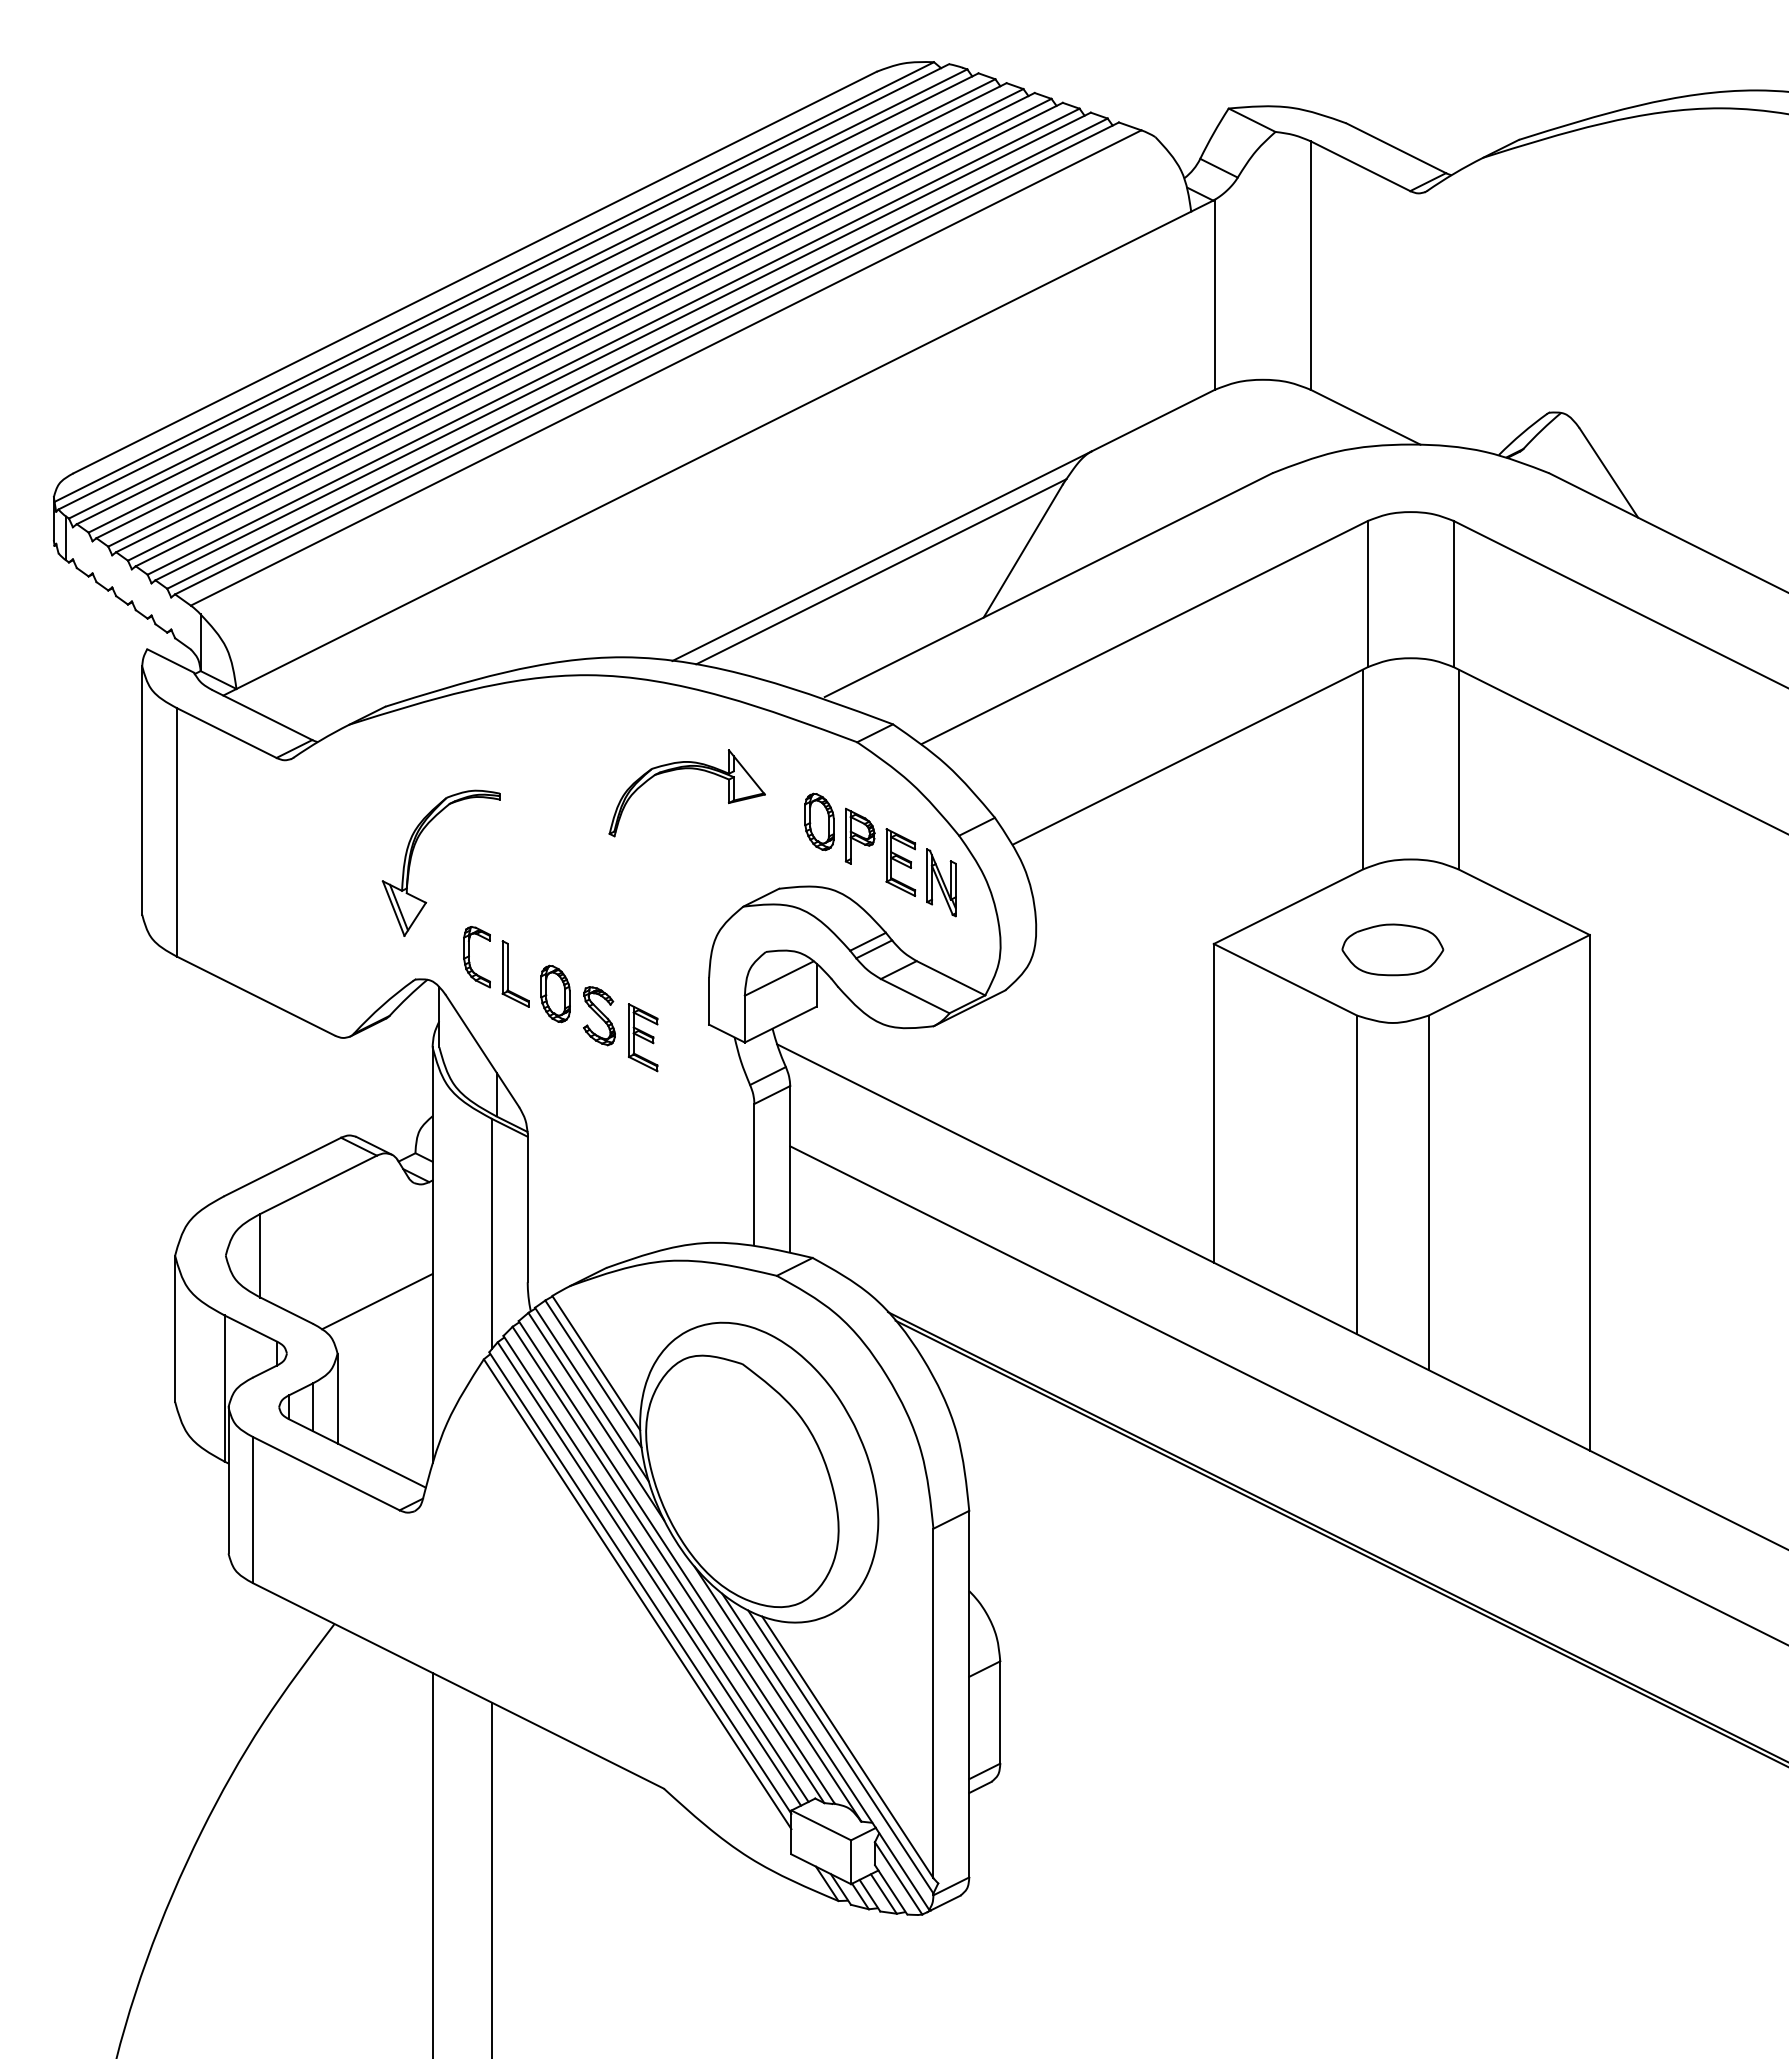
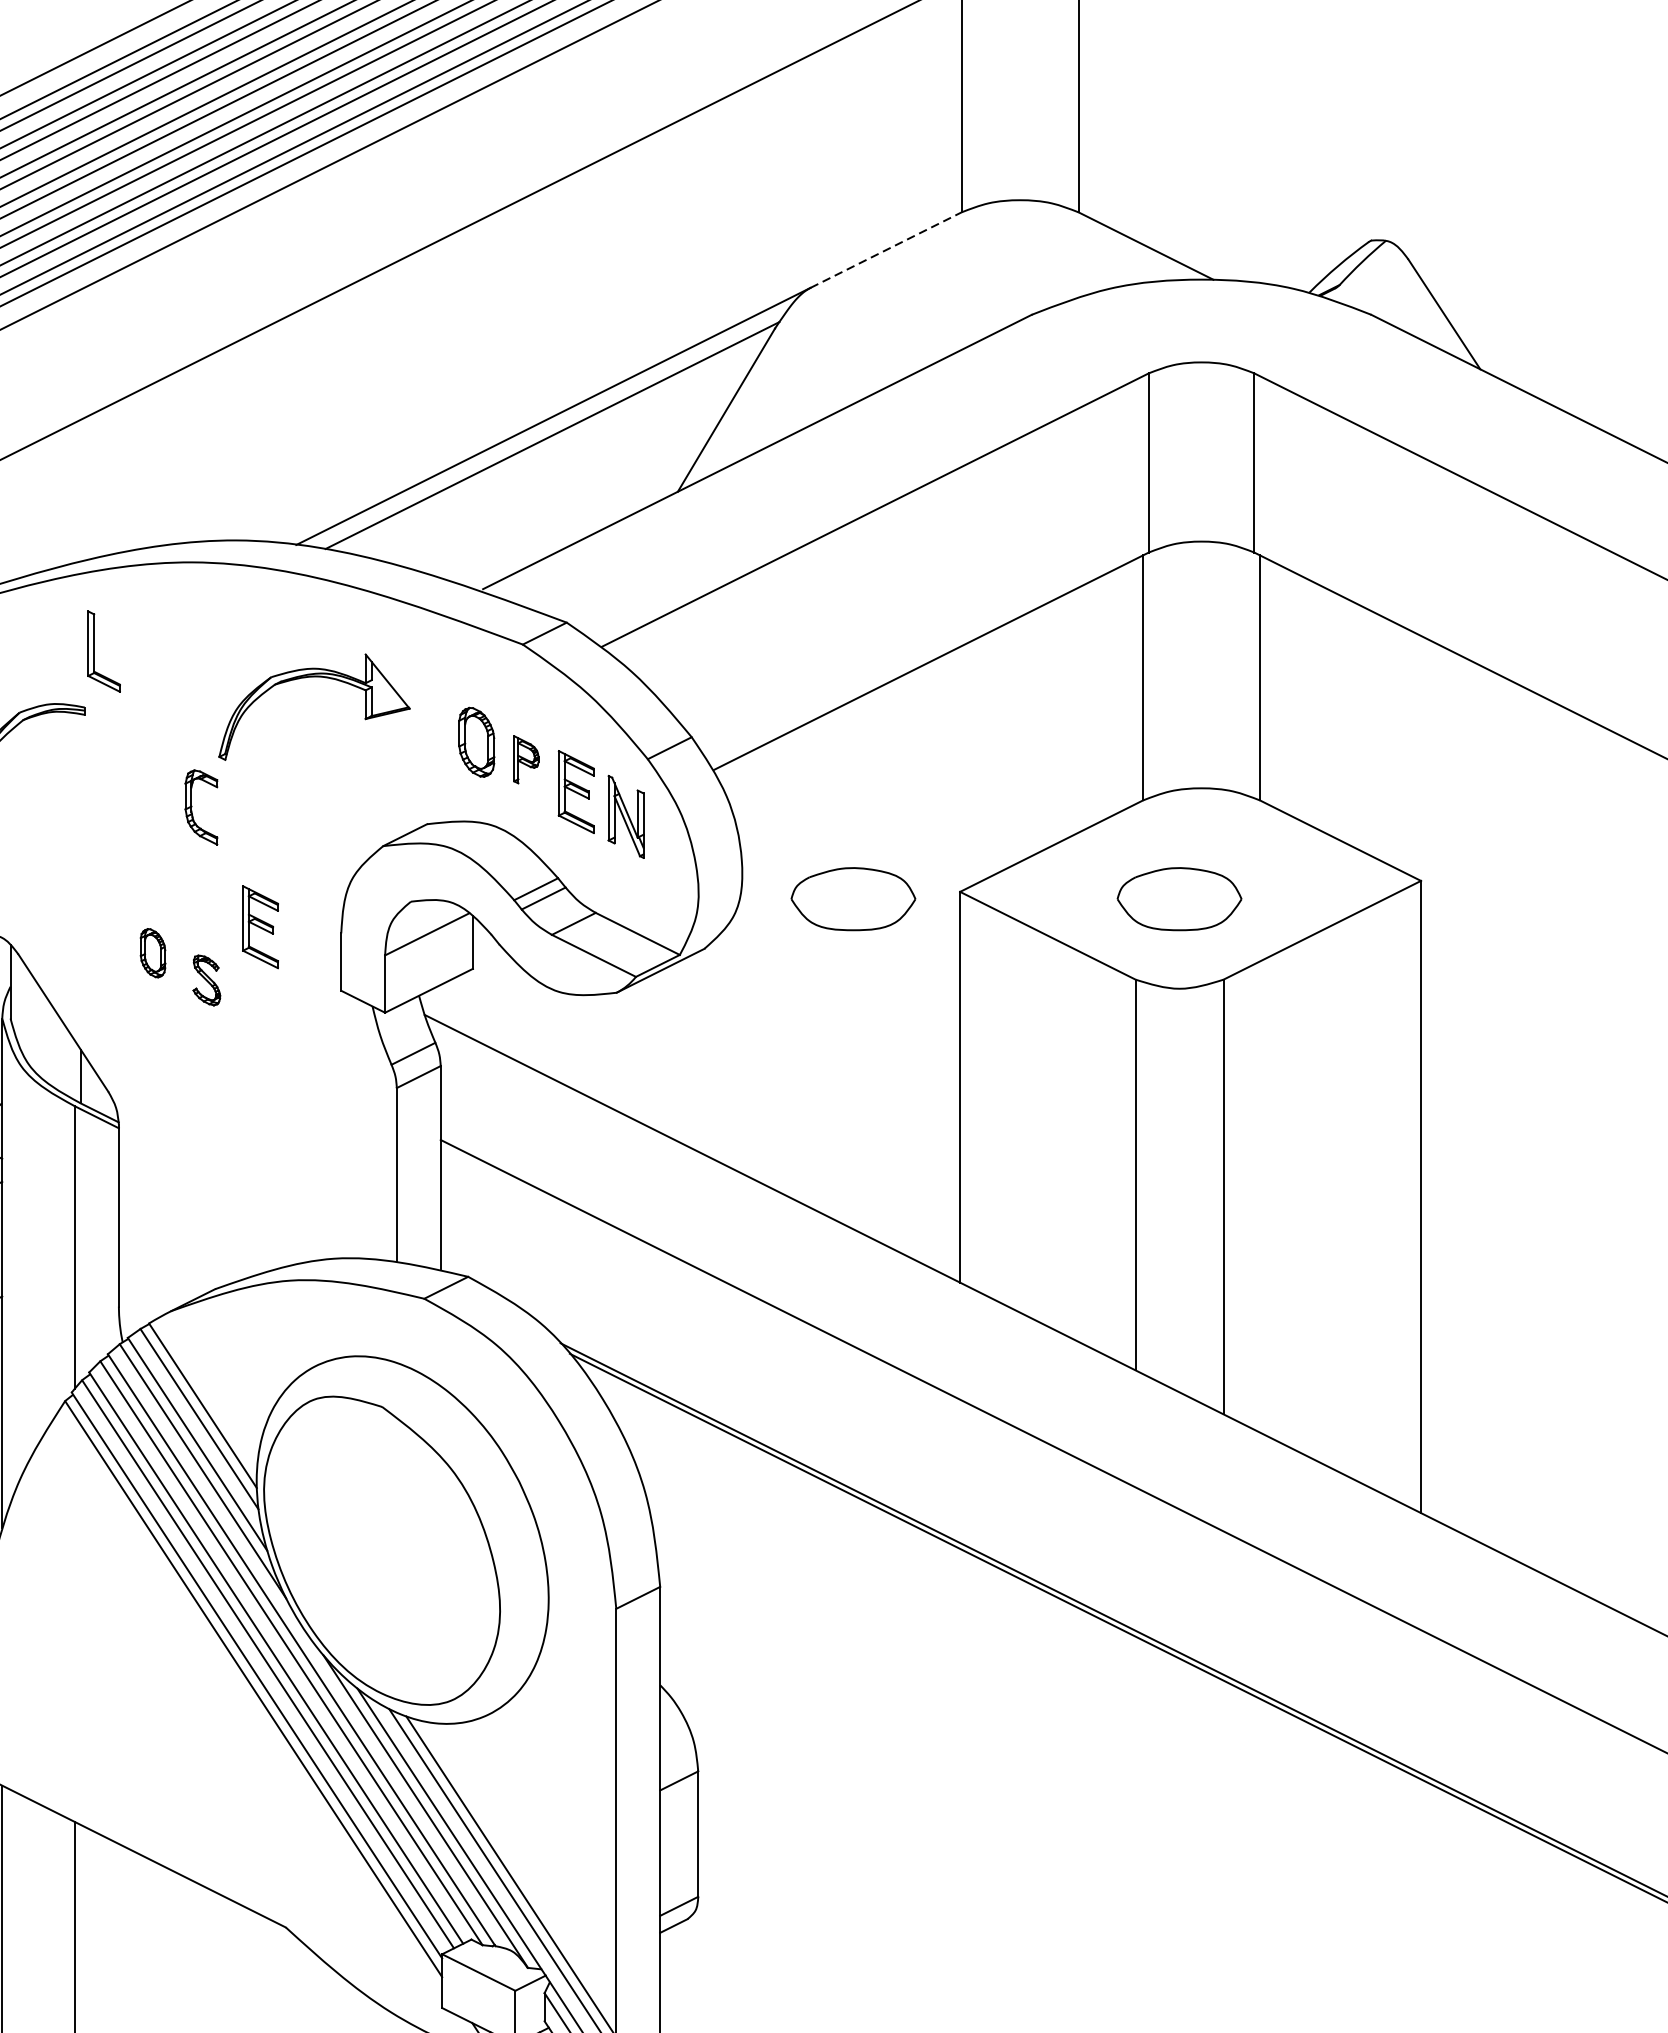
line: (1153, 420) -> (886, 250), solid -> dashed
part: (859, 835) -> (525, 758), size x0.7
part: (1126, 949) -> (853, 898), added
part: (469, 957) -> (192, 807), moved
part: (508, 973) -> (95, 651), moved
part: (555, 993) -> (152, 952), size x0.7
part: (599, 1016) -> (206, 980), size x0.7
part: (643, 1037) -> (260, 926), moved

